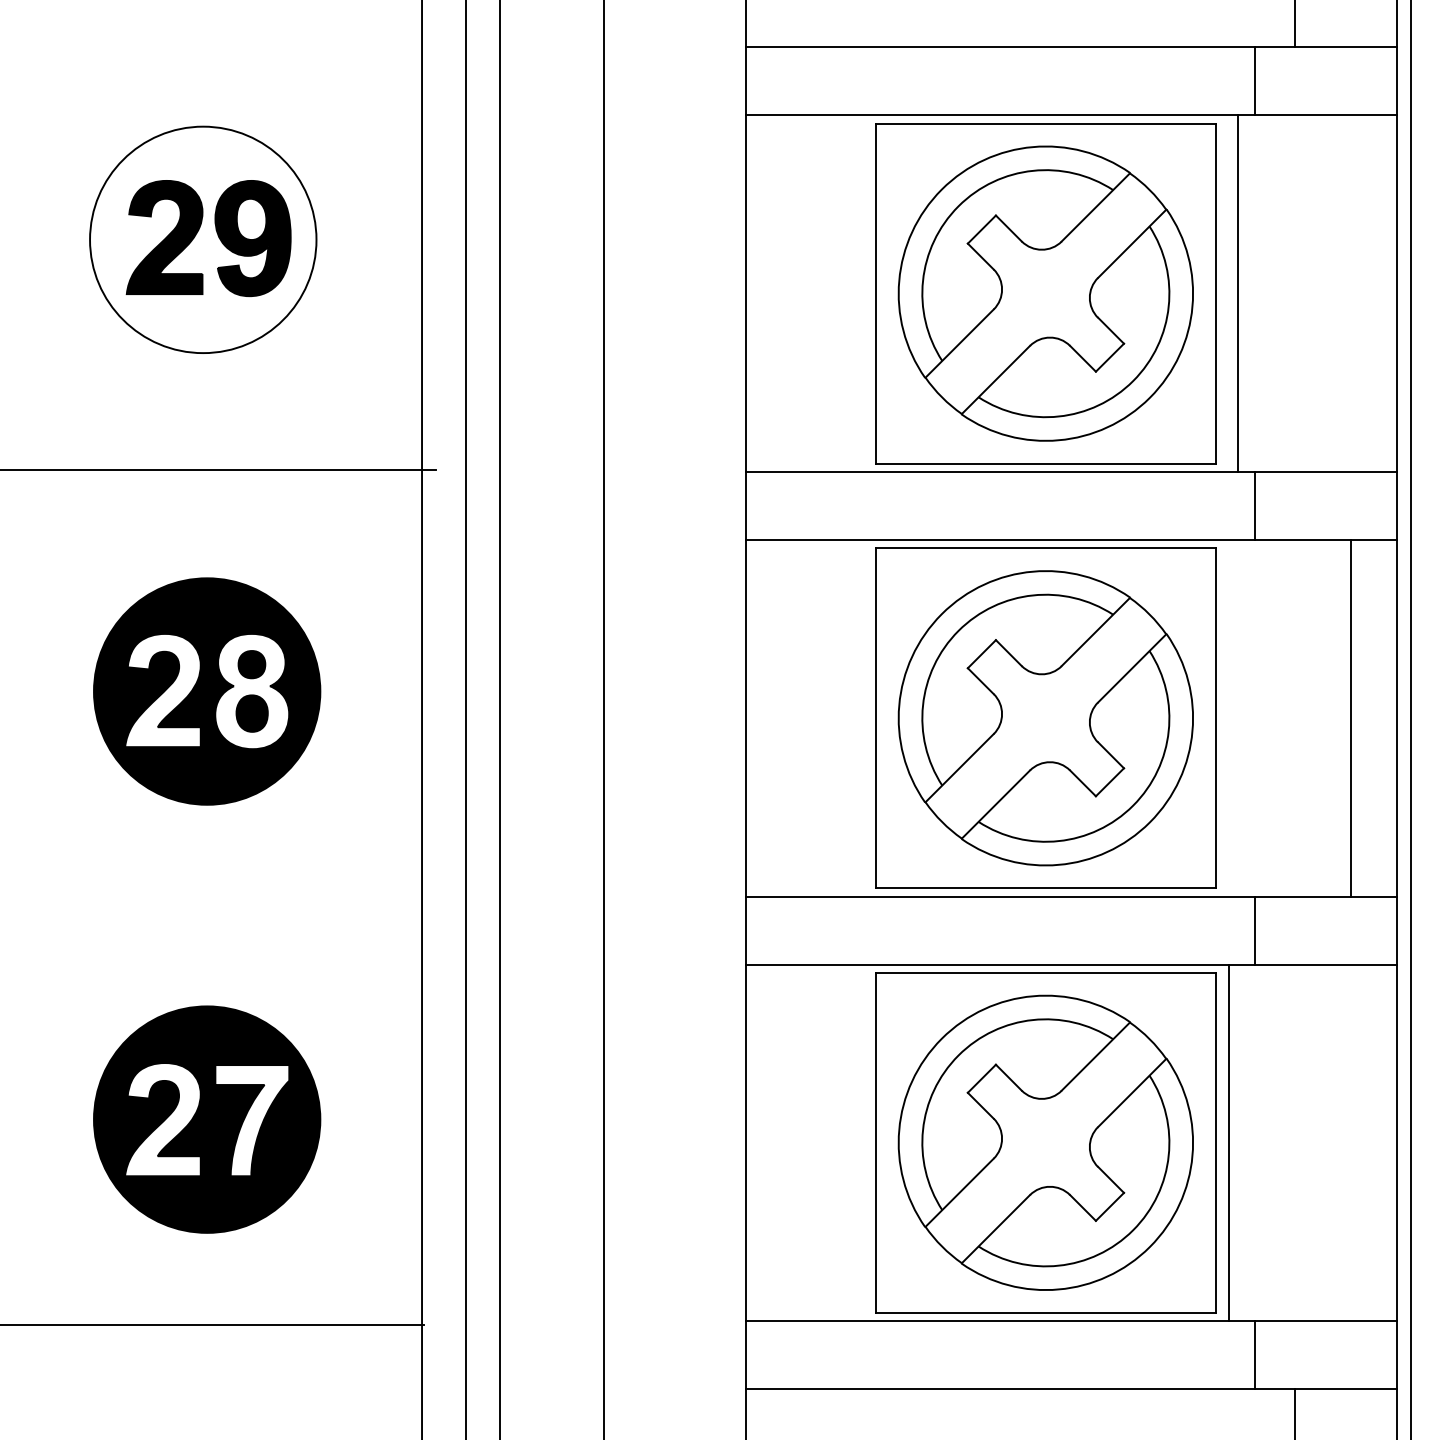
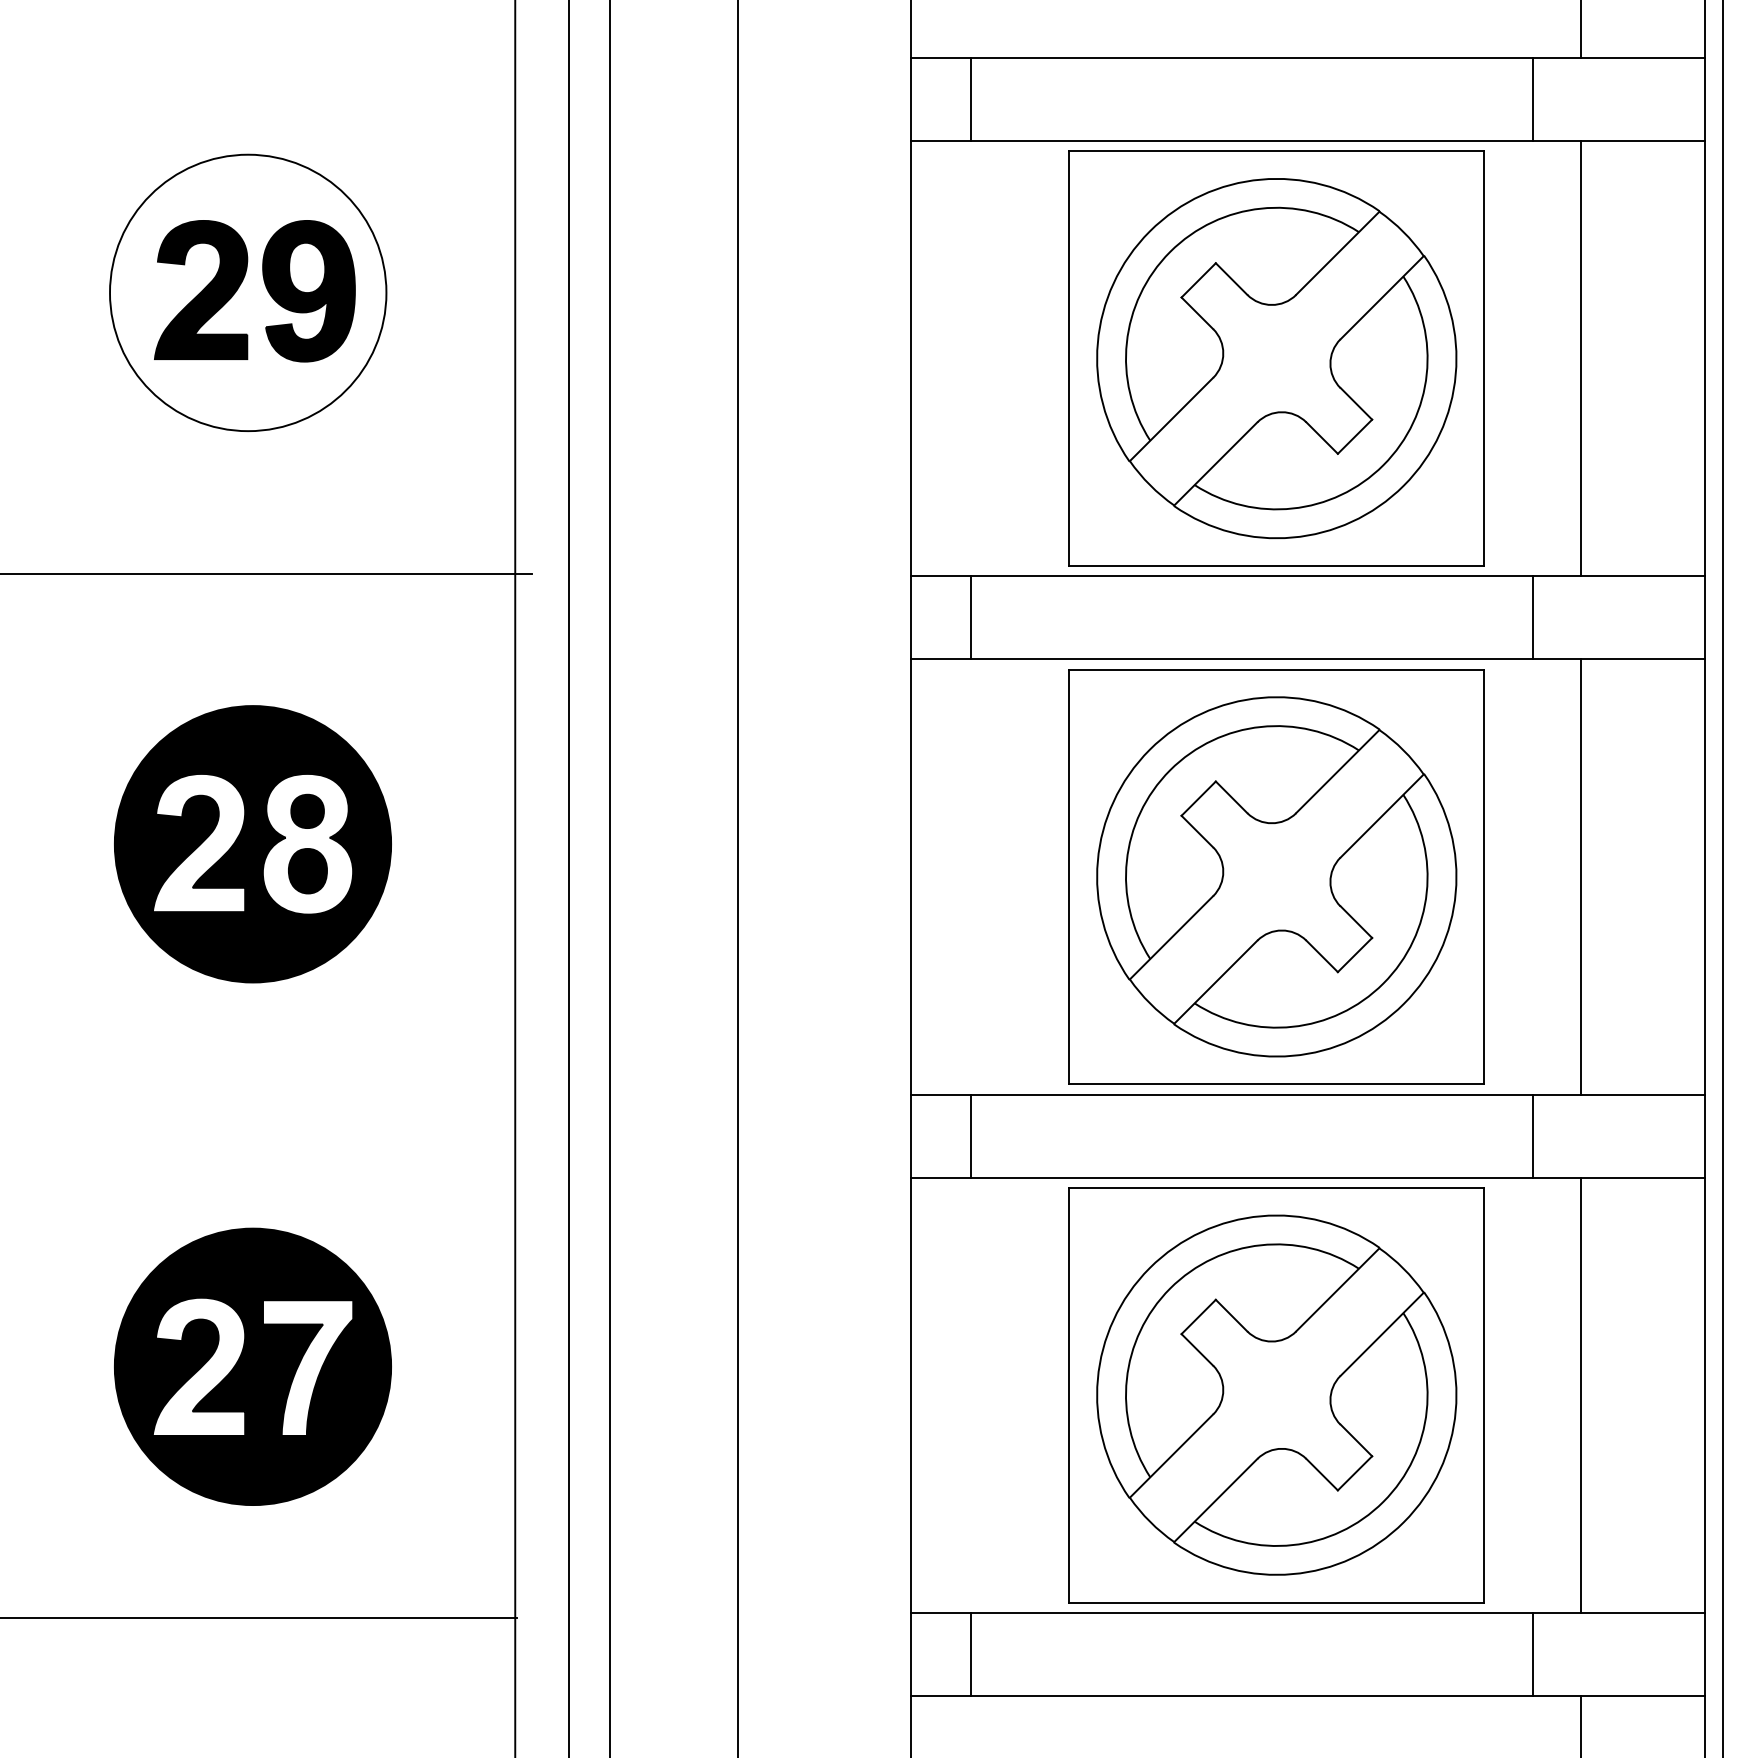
line: (794, 80) -> (970, 98), added
line: (1237, 293) -> (1580, 358), moved
line: (794, 505) -> (970, 617), added
line: (1350, 717) -> (1580, 876), moved
line: (794, 930) -> (970, 1135), added
line: (1229, 1142) -> (1580, 1394), moved
line: (794, 1354) -> (970, 1653), added

